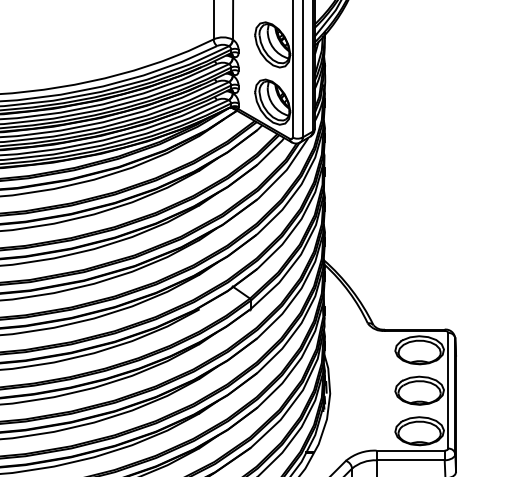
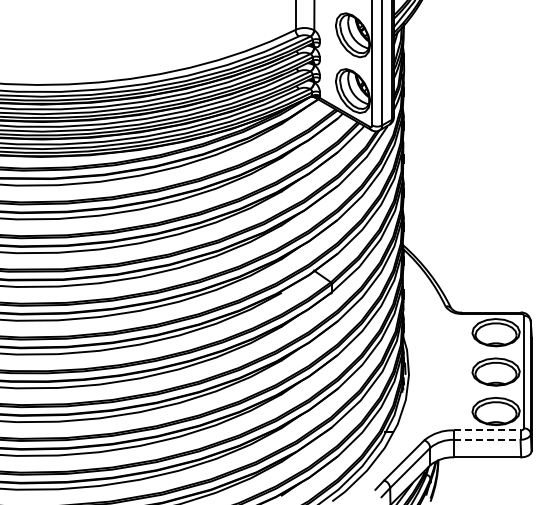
line: (410, 450) -> (487, 430), solid -> dashed
line: (410, 459) -> (487, 439), solid -> dashed

